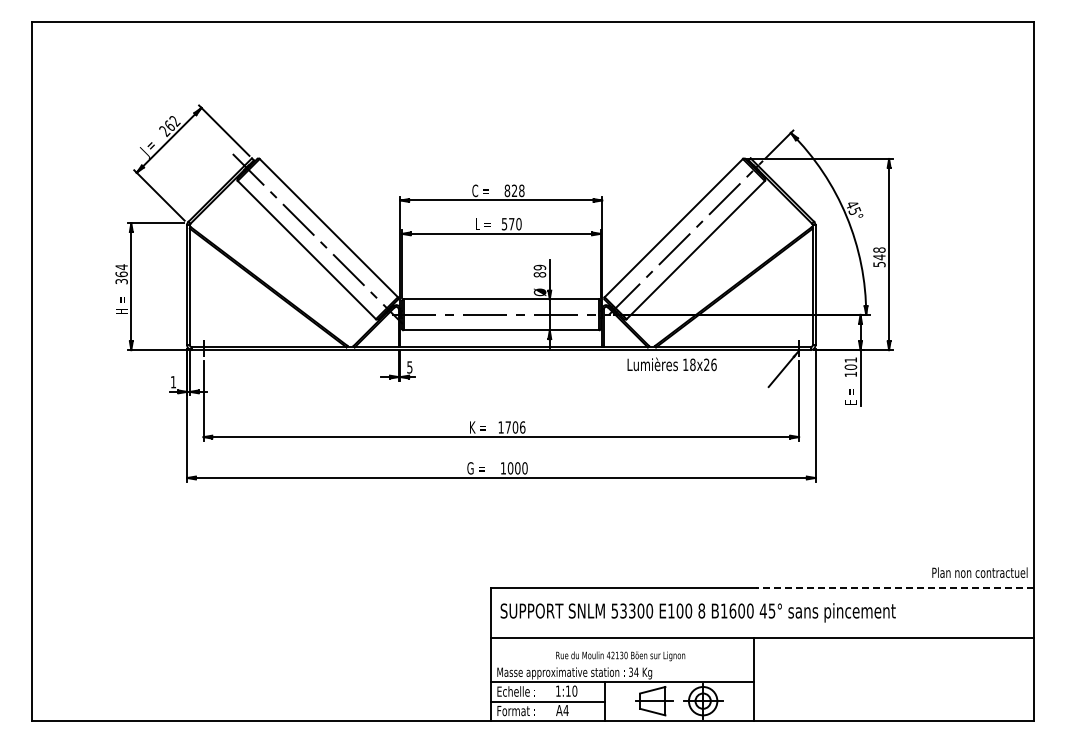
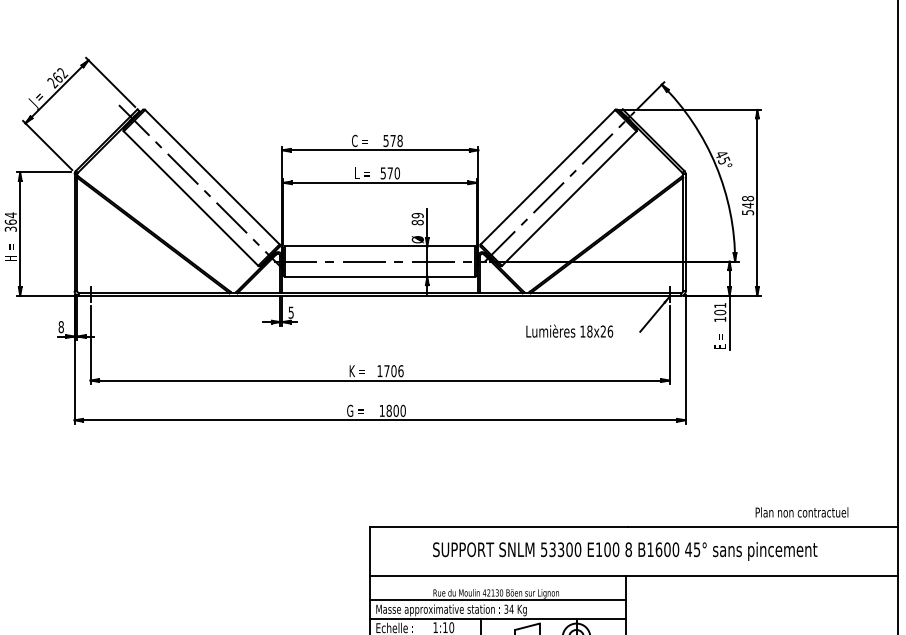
text: (510, 190) -> (389, 140), 828 -> 578
text: (671, 364) -> (569, 331), moved
text: (173, 382) -> (61, 327), 1 -> 8
text: (510, 468) -> (389, 411), 1000 -> 1800
text: (979, 572) -> (801, 512), moved
line: (895, 588) -> (763, 527), dashed -> solid
text: (697, 612) -> (624, 551), moved
line: (621, 663) -> (497, 600), added

